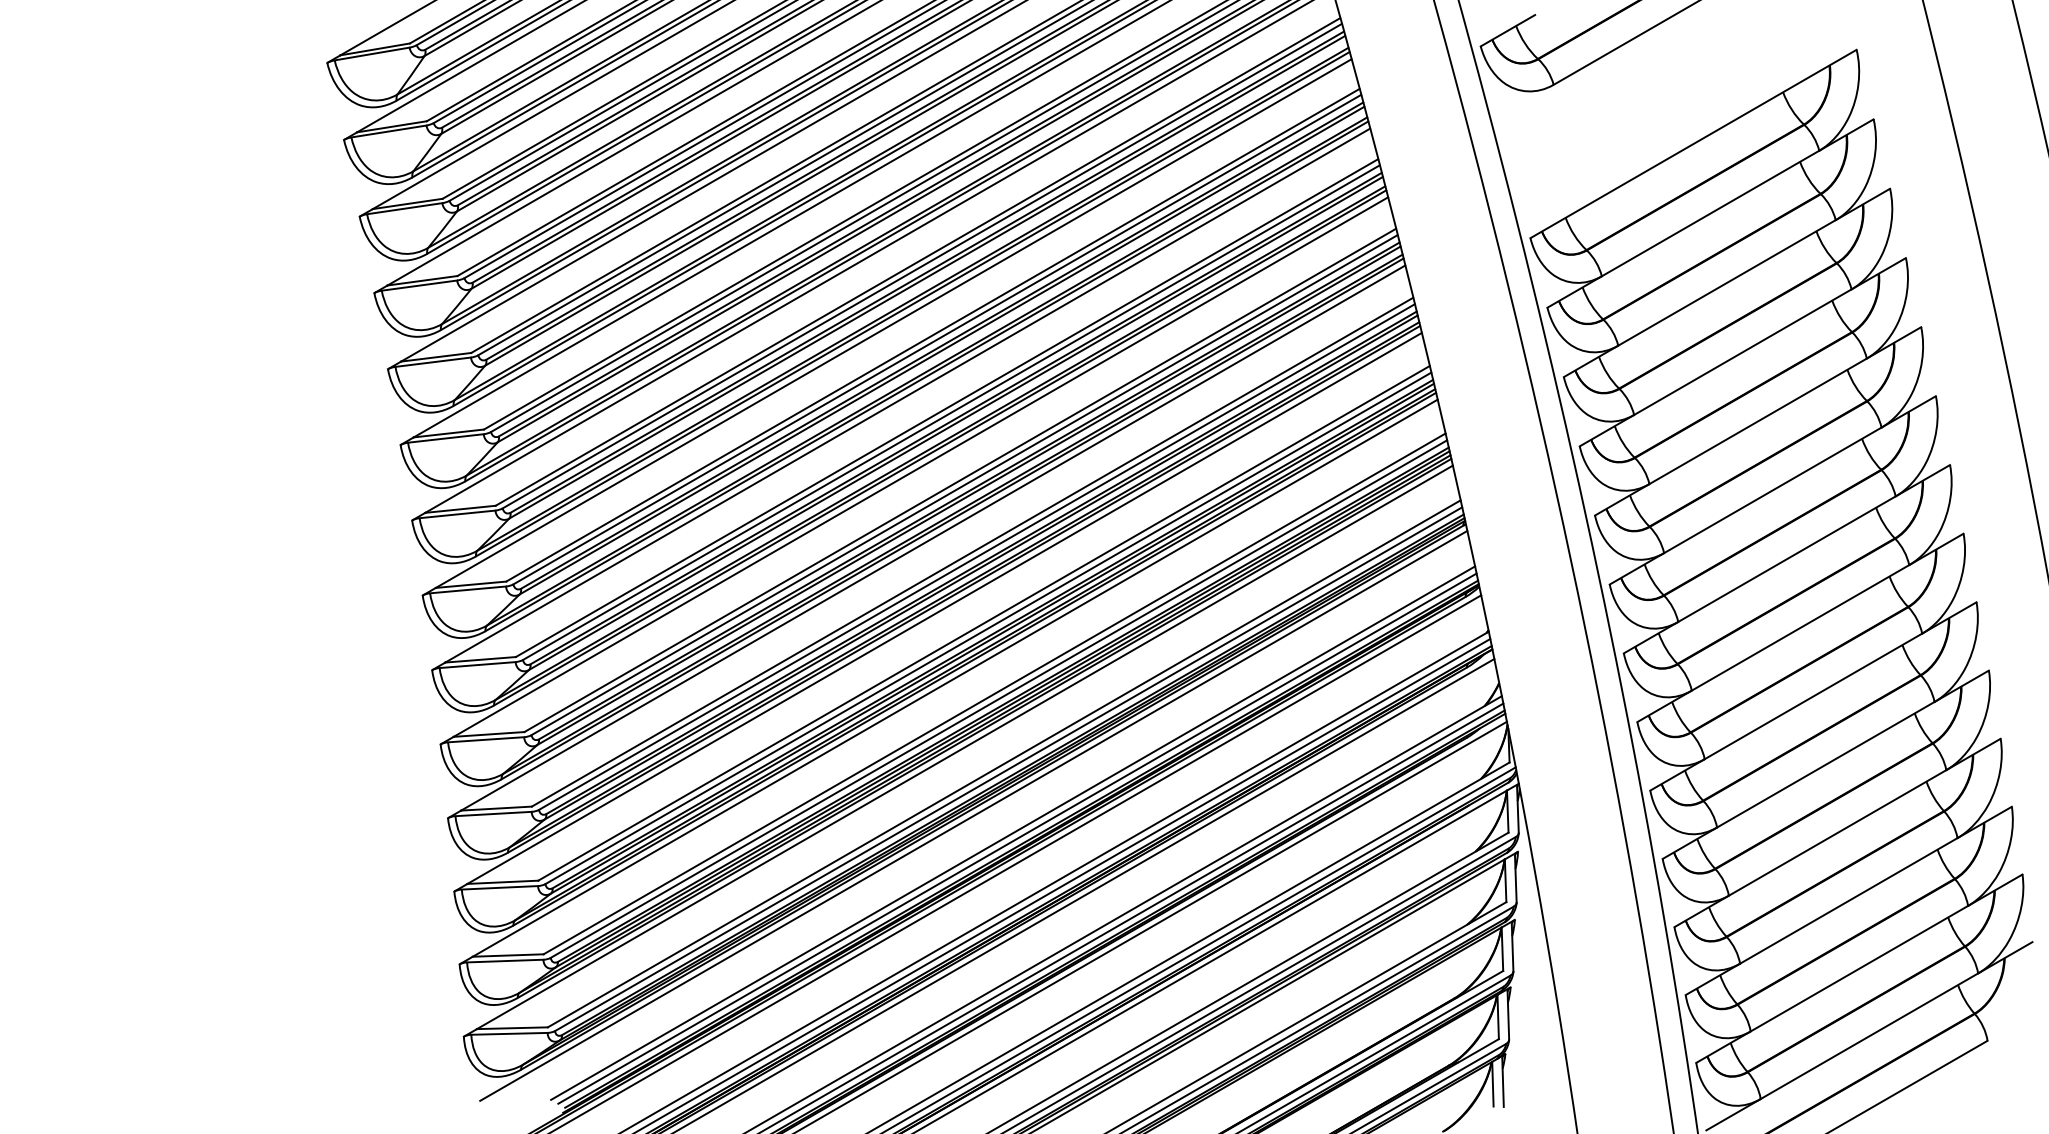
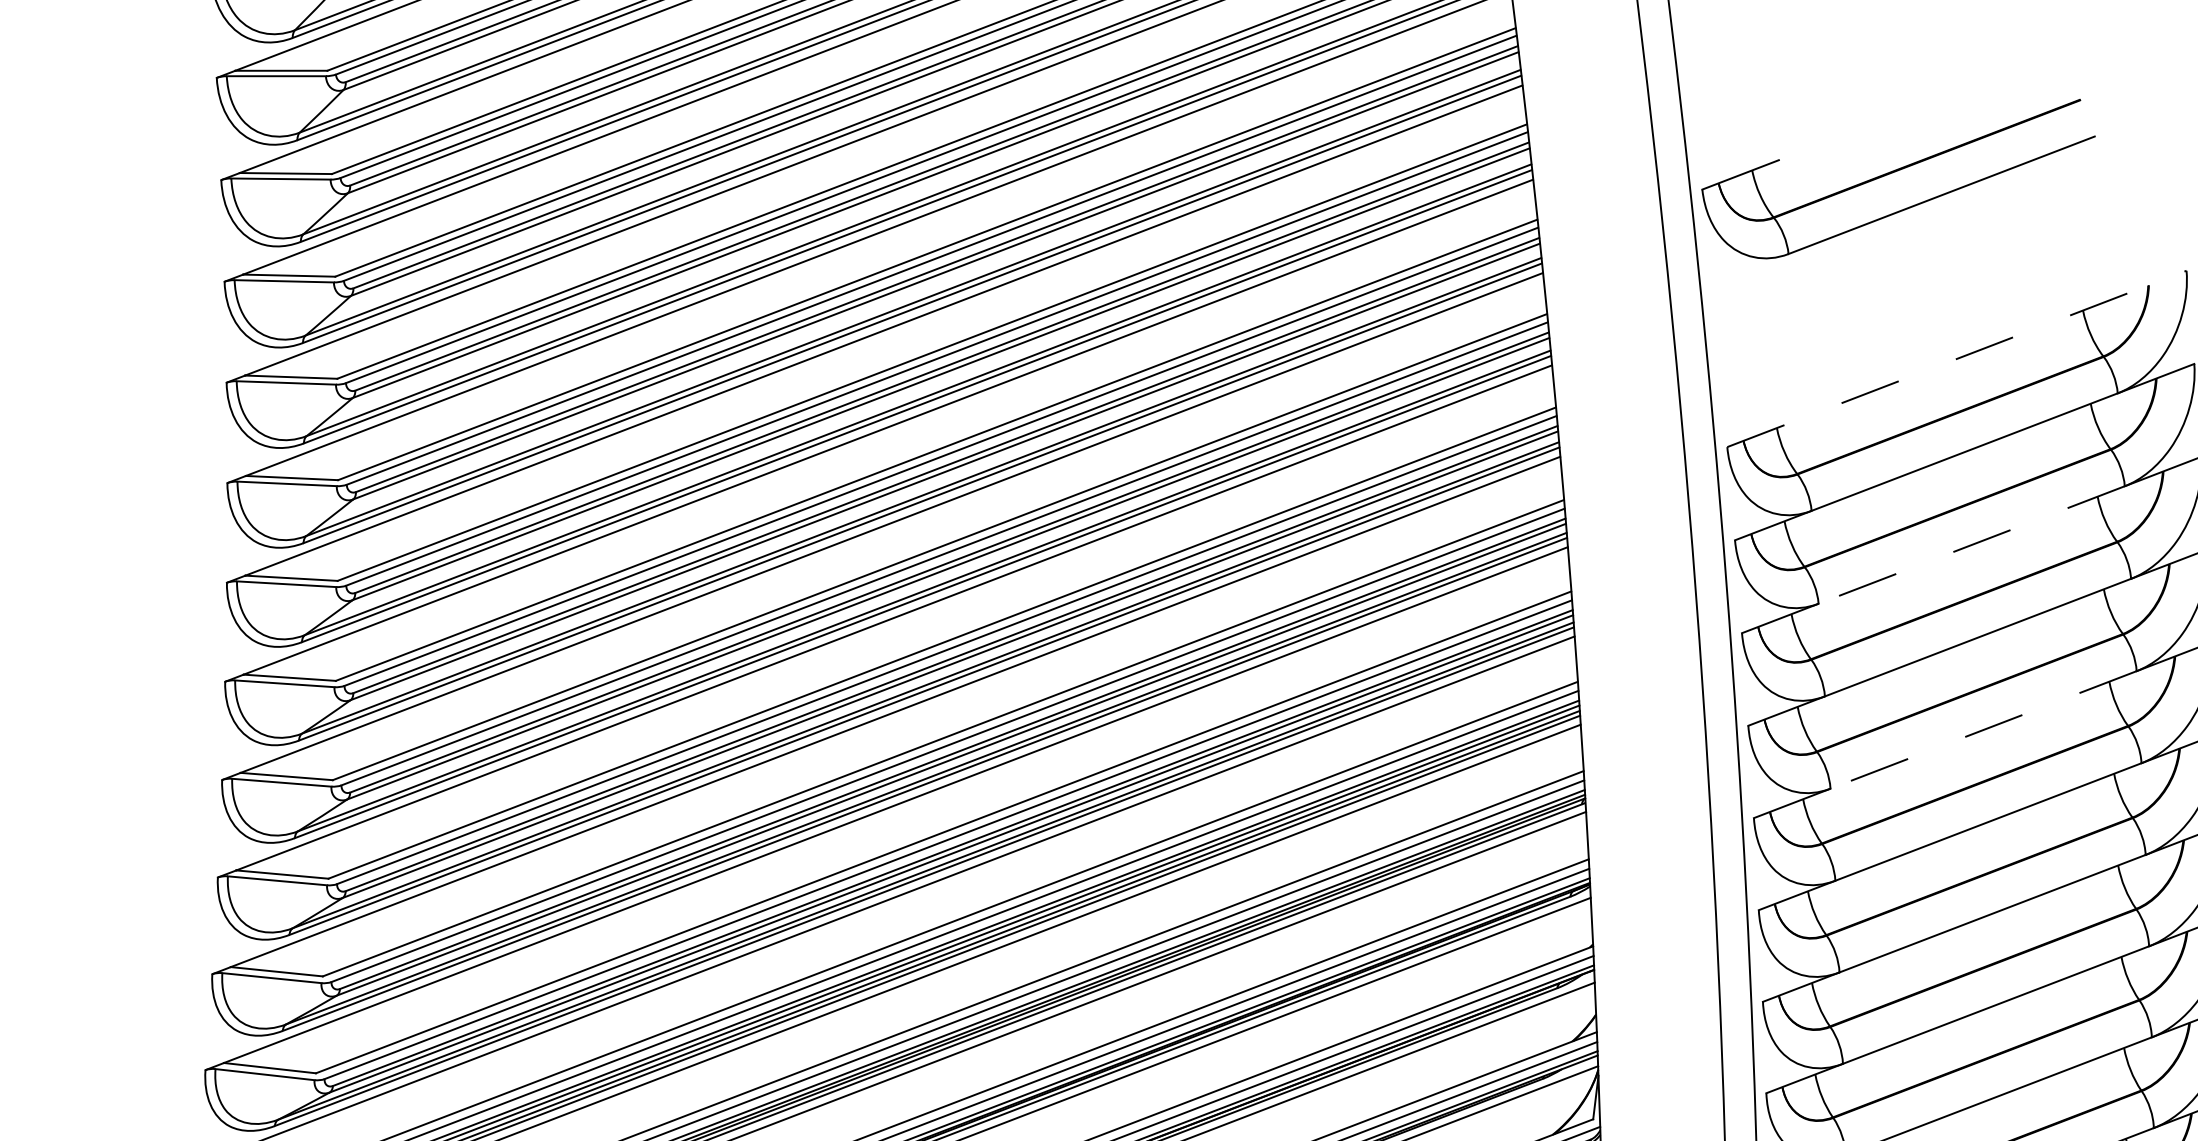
line: (1693, 143) -> (1956, 358), solid -> dashed
line: (1726, 282) -> (1971, 544), solid -> dashed
line: (1758, 421) -> (1984, 730), solid -> dashed

